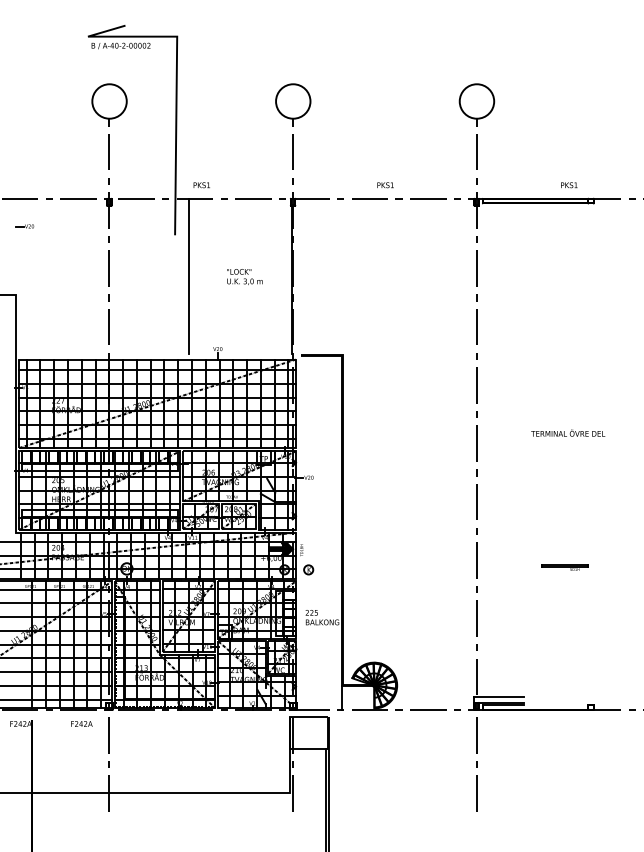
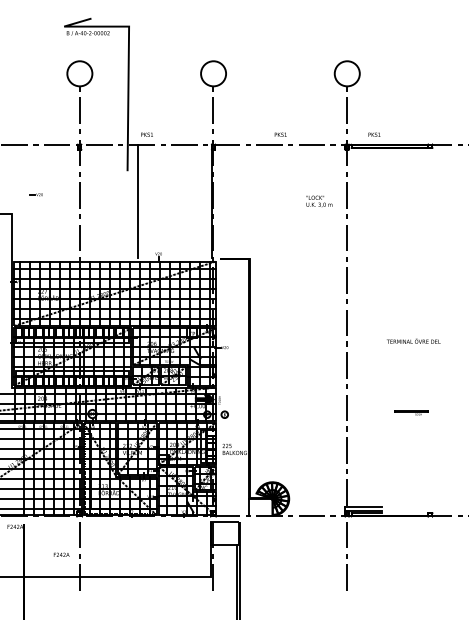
text: (569, 184) -> (374, 134), moved
part: (23, 226) -> (35, 194), moved
text: (245, 275) -> (319, 200), moved
text: (567, 432) -> (413, 340), moved
text: (81, 723) -> (61, 554), moved

